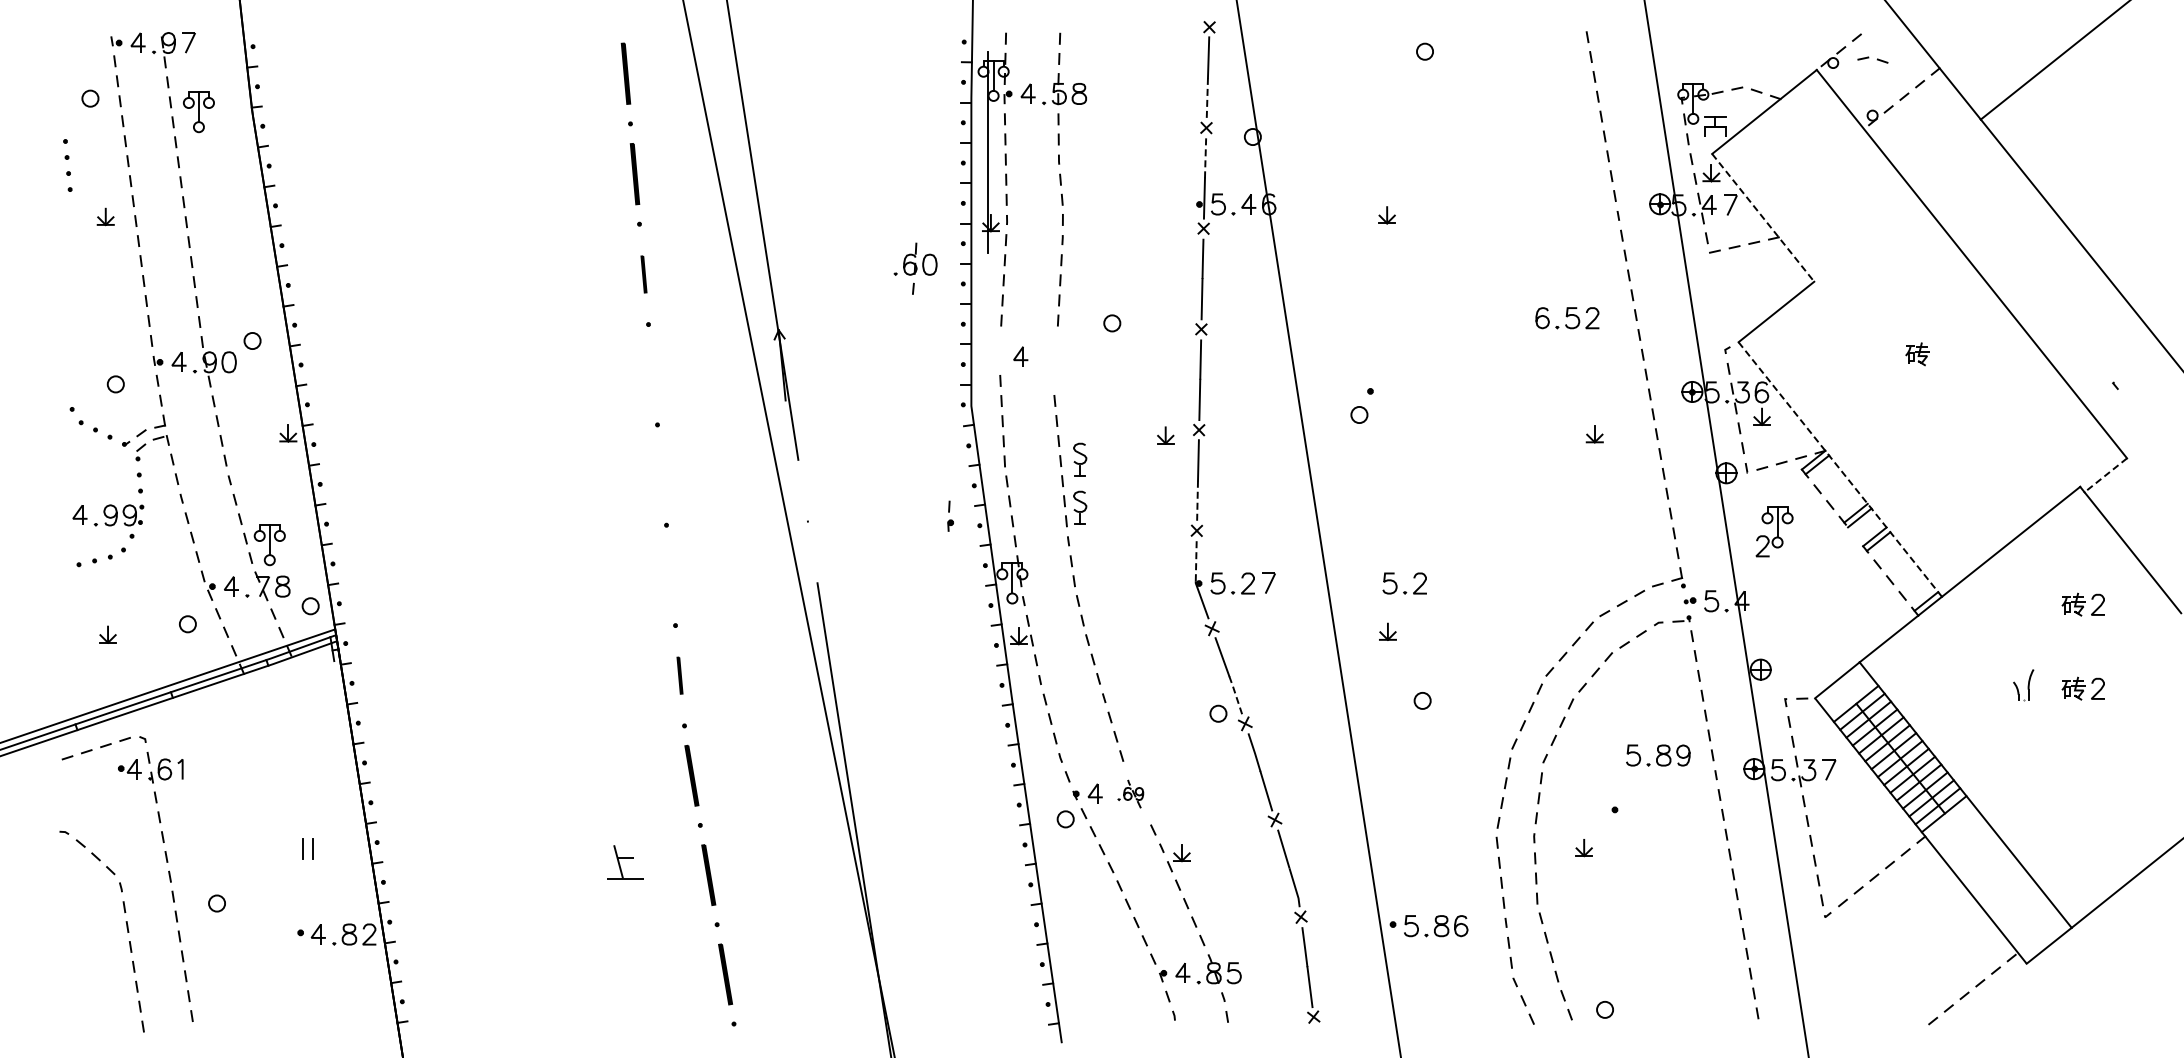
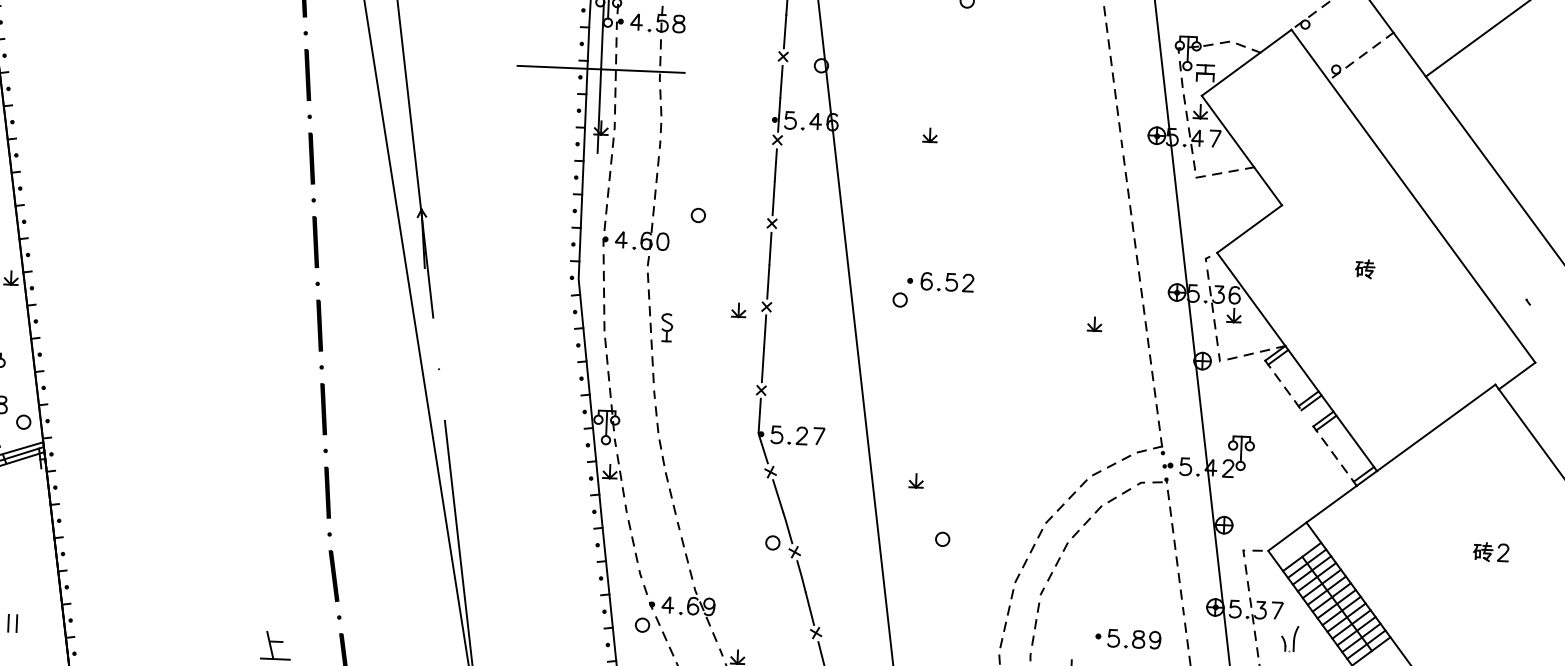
part: (1872, 59) -> (1338, 23), removed
line: (1207, 97) -> (785, 31), dashed -> solid
line: (987, 152) -> (600, 69), added
line: (1205, 158) -> (781, 81), dashed -> solid
line: (1763, 217) -> (1242, 150), dashed -> solid
part: (915, 268) -> (650, 244), moved
part: (643, 274) -> (311, 158), size x1.67
part: (1567, 318) -> (947, 282), moved
part: (652, 374) -> (315, 241), added
line: (1840, 469) -> (1297, 361), dashed -> solid
part: (661, 475) -> (319, 325), added
line: (2105, 475) -> (1516, 376), dashed -> solid
line: (1197, 500) -> (762, 365), dashed -> solid
part: (1080, 507) -> (665, 367), removed
part: (950, 515) -> (605, 233), moved
part: (1774, 531) -> (1238, 456), moved
line: (1196, 560) -> (760, 415), dashed -> solid
part: (671, 575) -> (324, 409), added
part: (1397, 584) -> (925, 441), removed
part: (2082, 604) -> (1493, 482), removed
part: (679, 675) -> (327, 492), size x1.67
part: (2023, 685) -> (1289, 639), moved
line: (1235, 694) -> (787, 527), dashed -> solid
part: (1658, 755) -> (1134, 639), moved
part: (1130, 793) -> (697, 606), size x1.67

